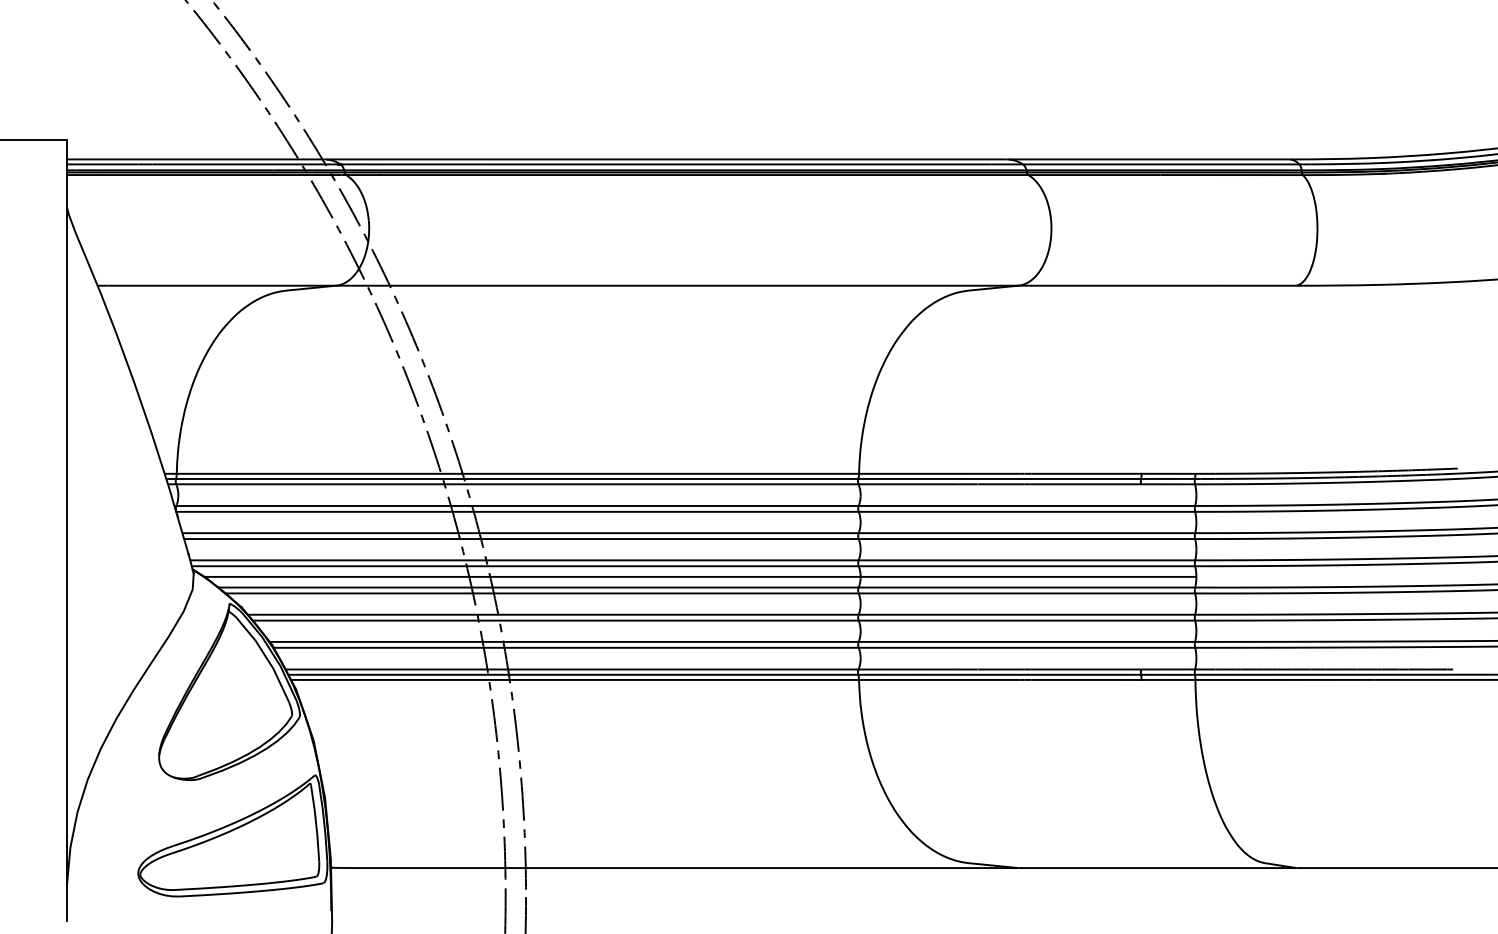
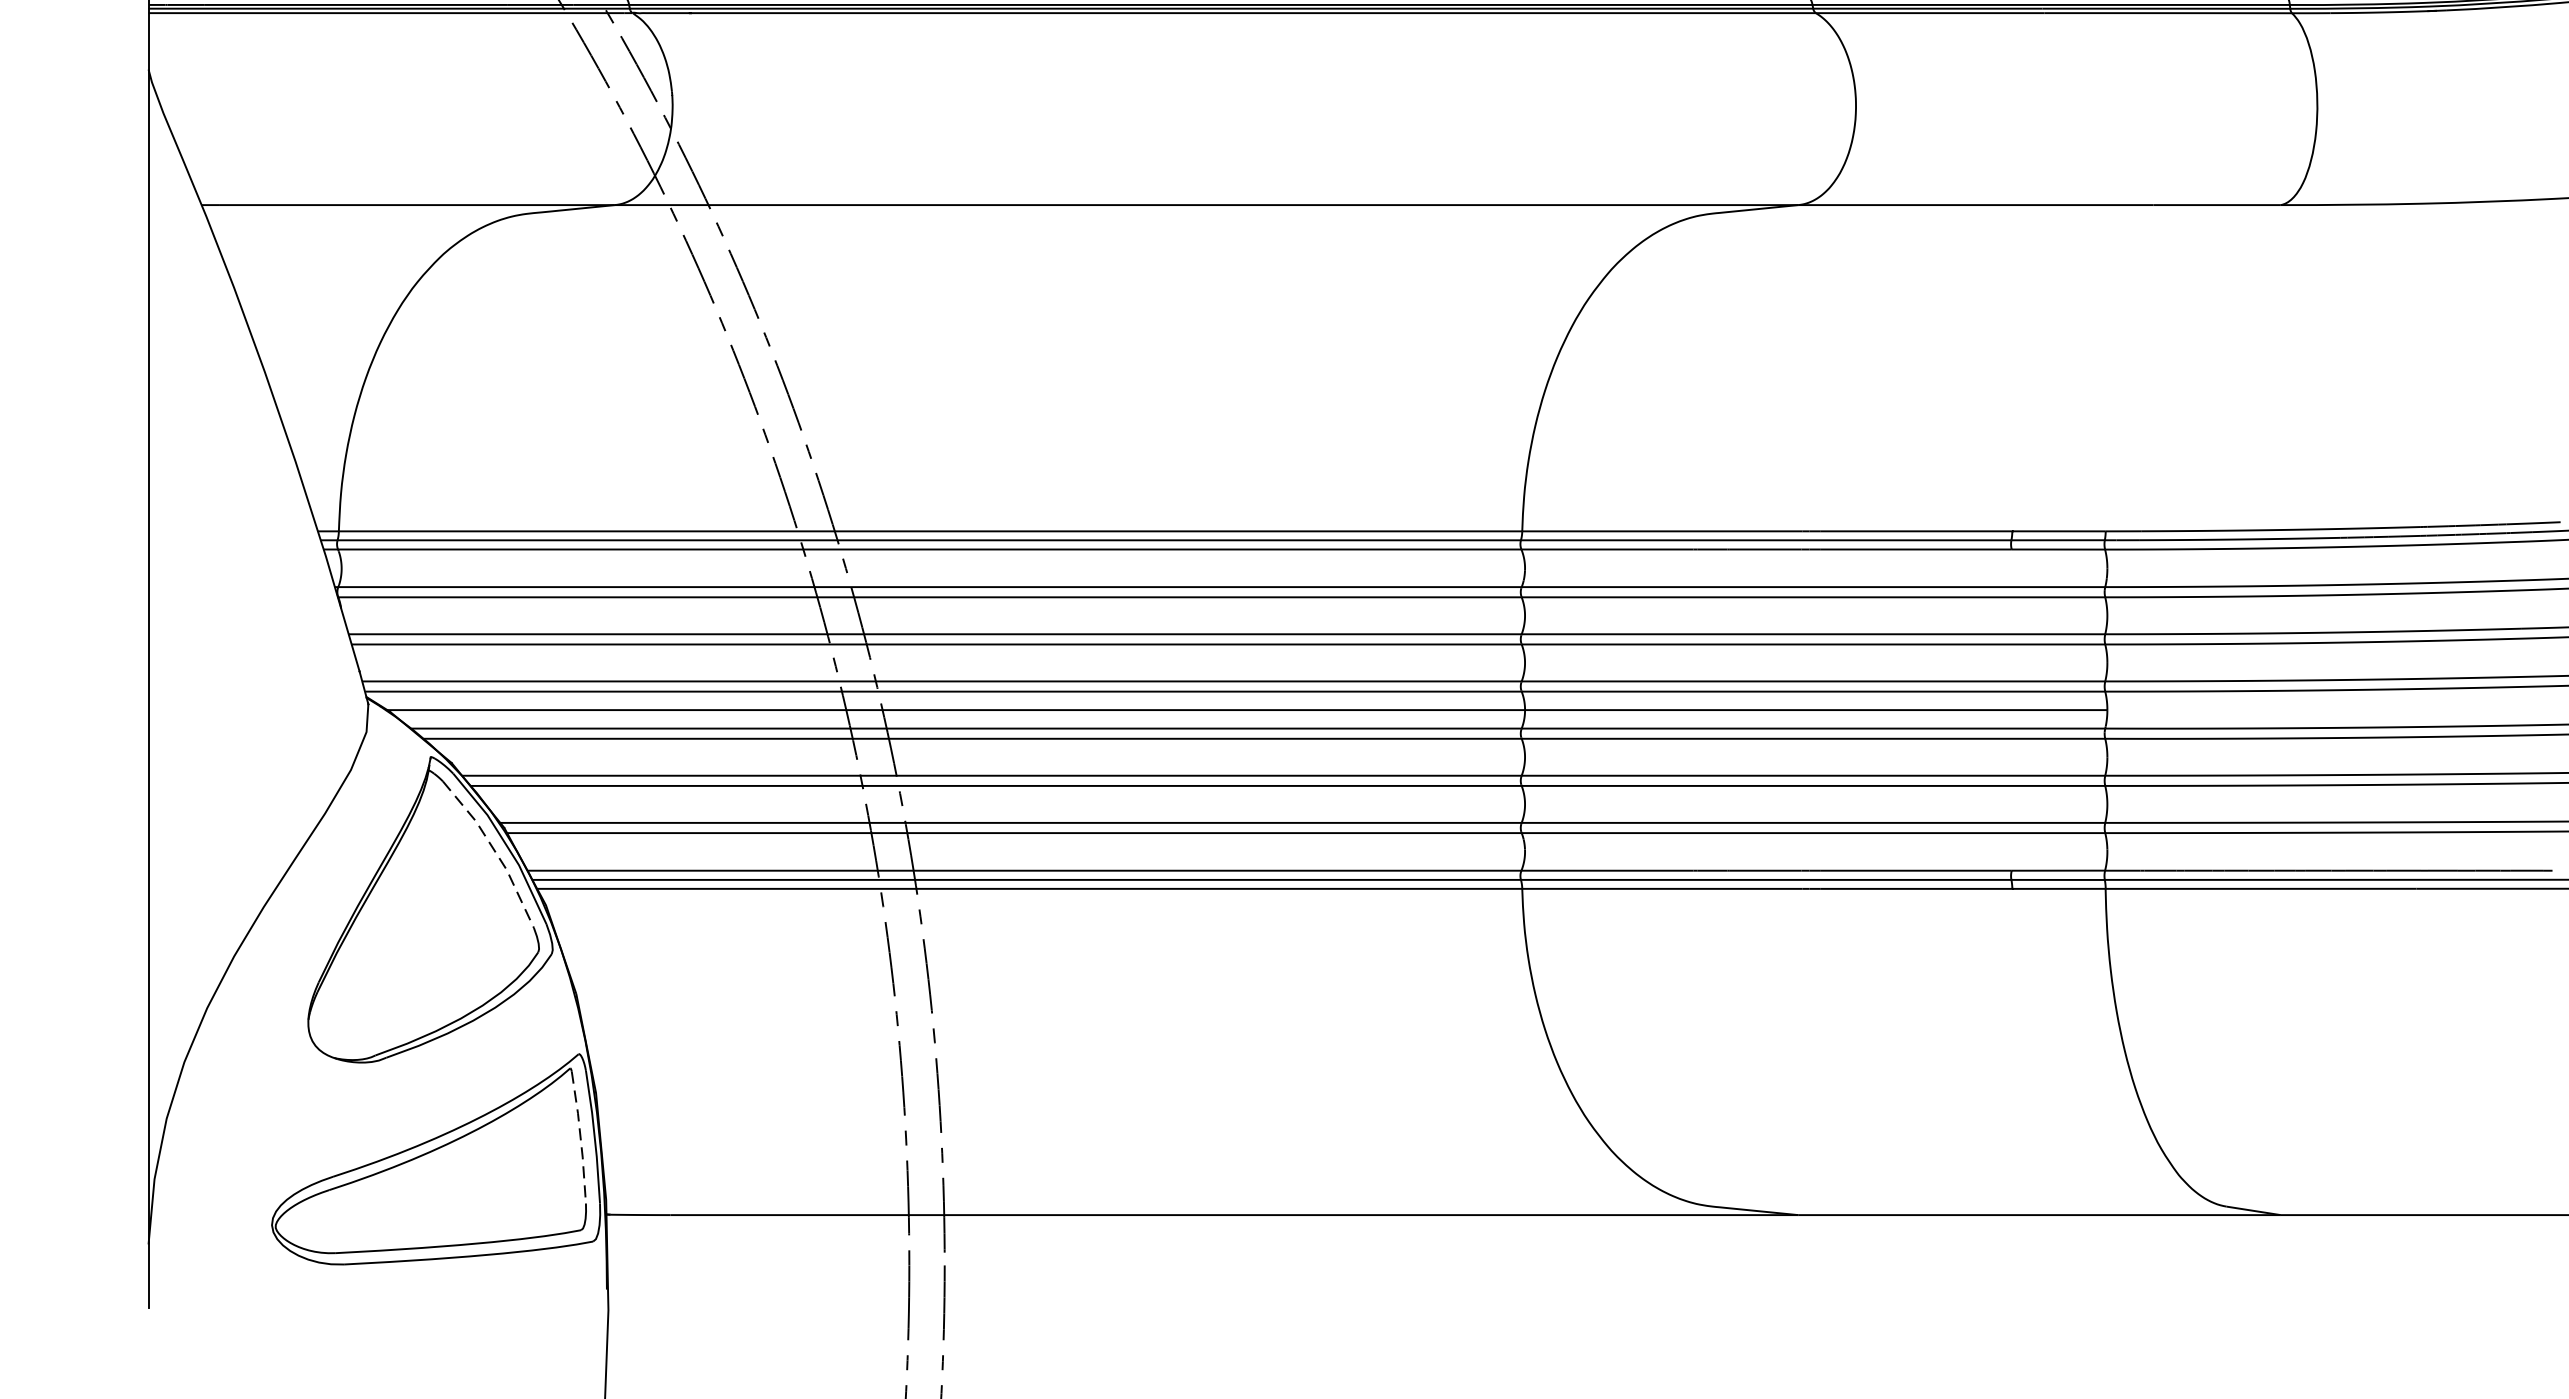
line: (266, 658) -> (494, 851), solid -> dashed
line: (316, 822) -> (581, 1136), solid -> dashed

